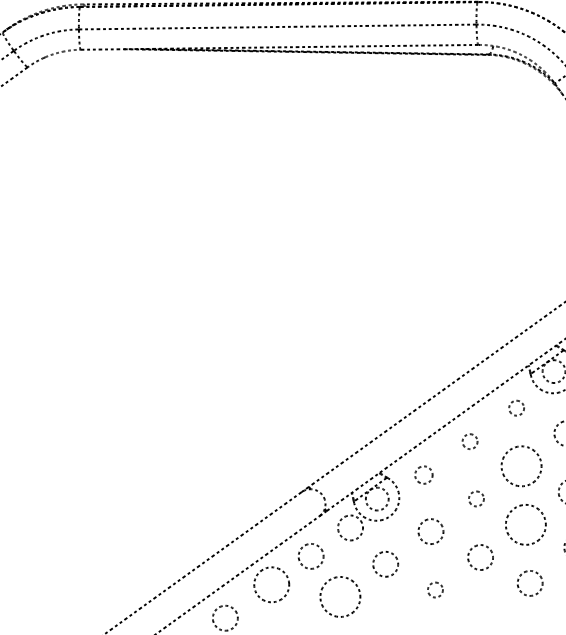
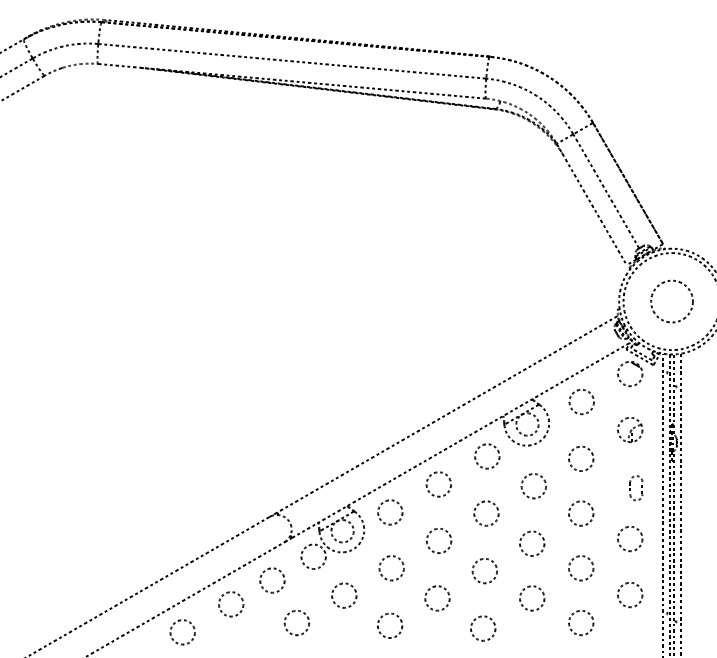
circle: (516, 408) -> (487, 456), size x1.67
circle: (469, 441) -> (438, 484), size x1.67
circle: (521, 466) -> (486, 513), size x0.62
circle: (424, 475) -> (390, 512), size x1.43
circle: (476, 498) -> (439, 540), size x1.67
circle: (525, 524) -> (484, 570), size x0.62
circle: (271, 585) -> (230, 604), size x0.71
circle: (435, 589) -> (390, 625), size x1.67
circle: (339, 596) -> (296, 622), size x0.62

